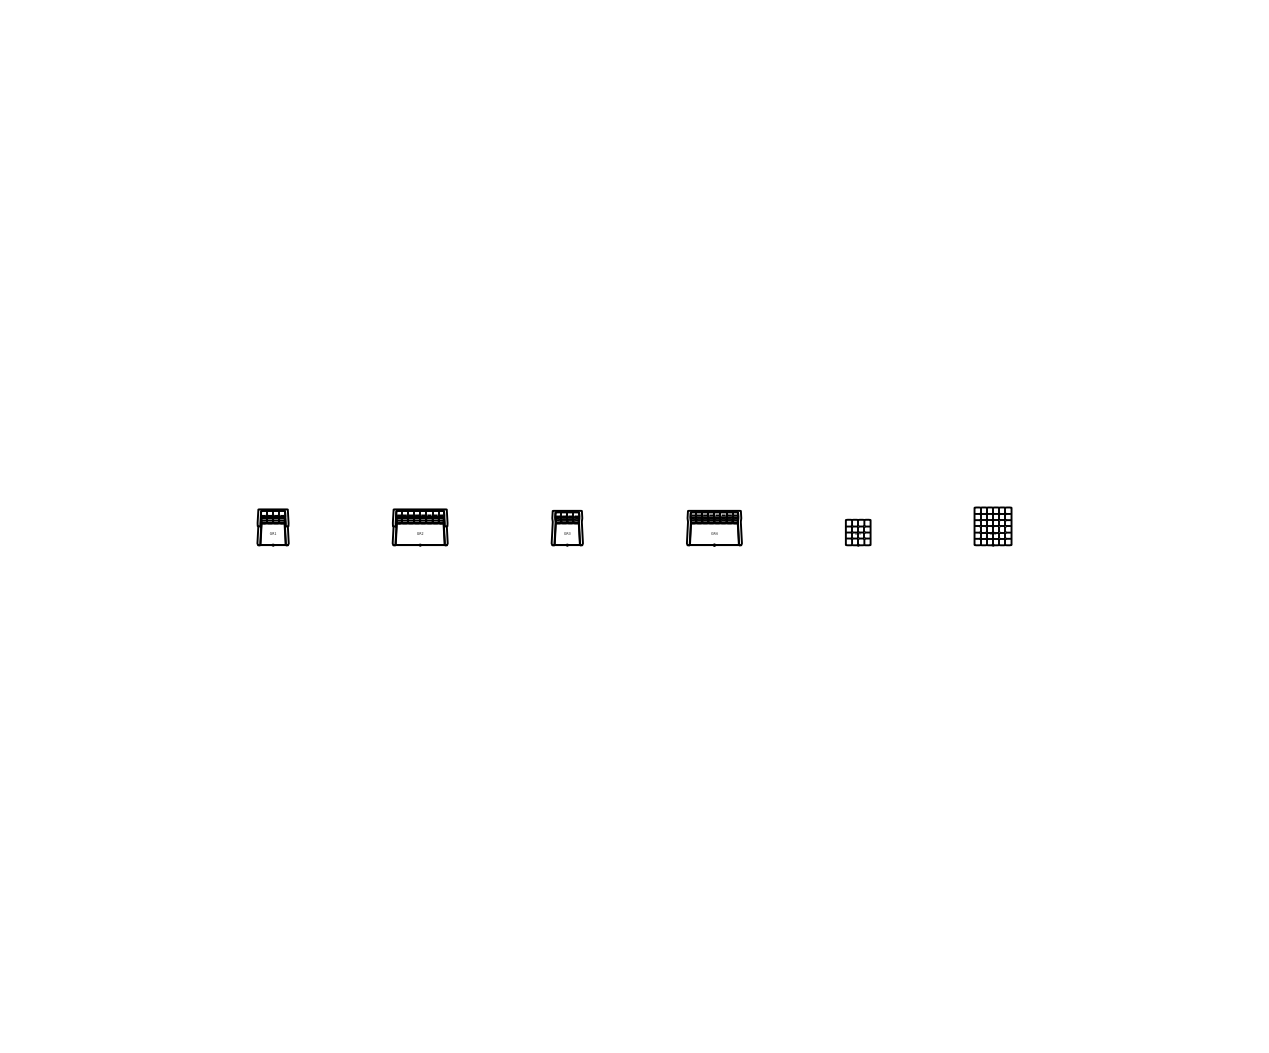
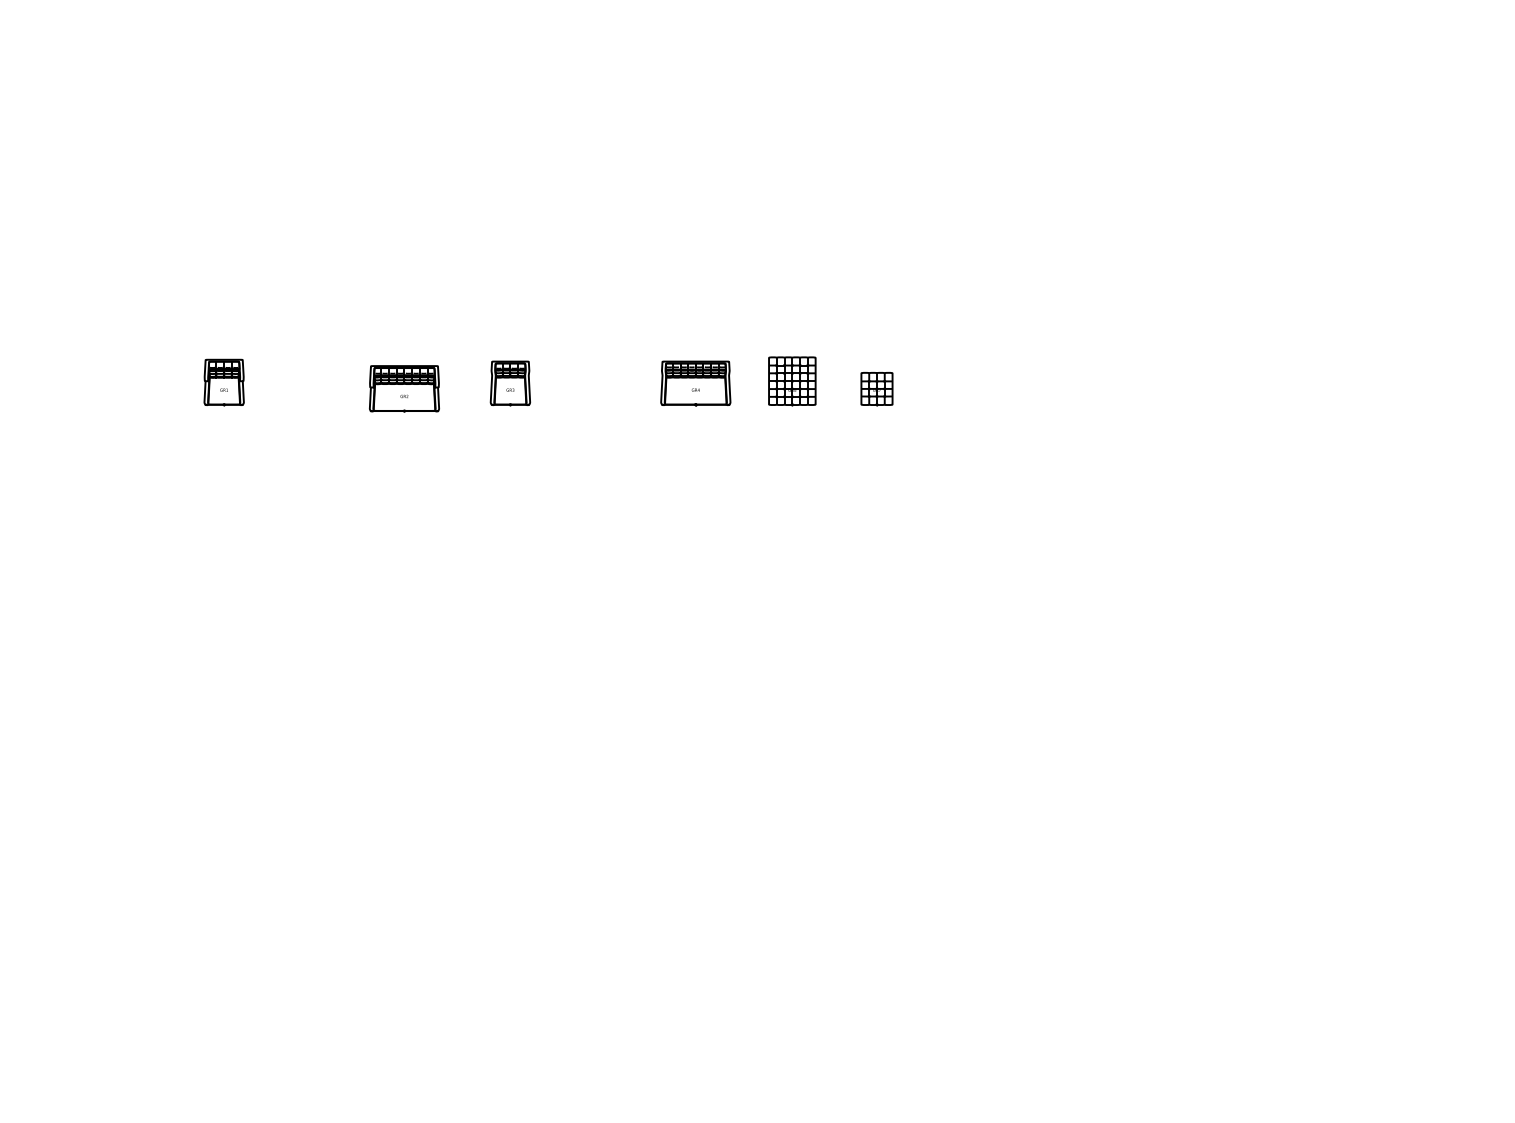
part: (992, 526) -> (791, 381), moved
part: (272, 527) -> (223, 382), moved
part: (419, 527) -> (403, 388), moved

